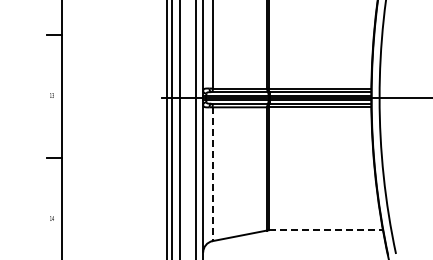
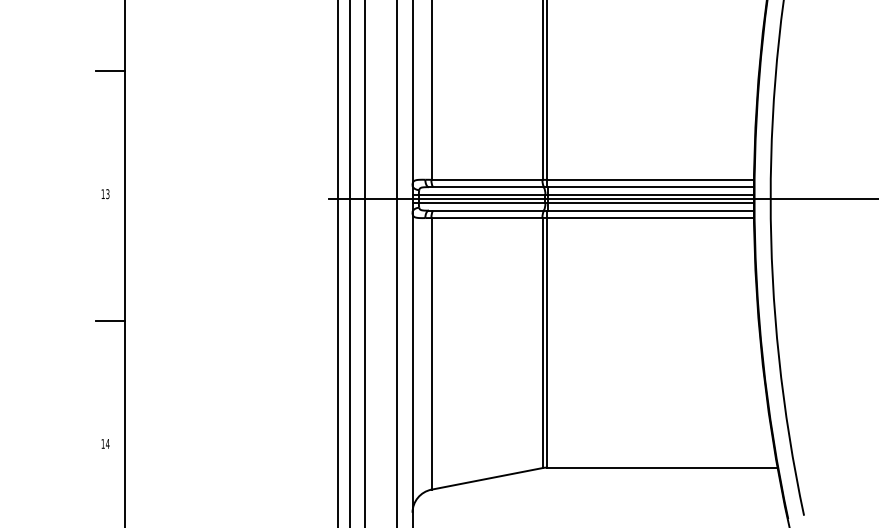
line: (212, 174) -> (431, 354), dashed -> solid
line: (326, 230) -> (662, 468), dashed -> solid

